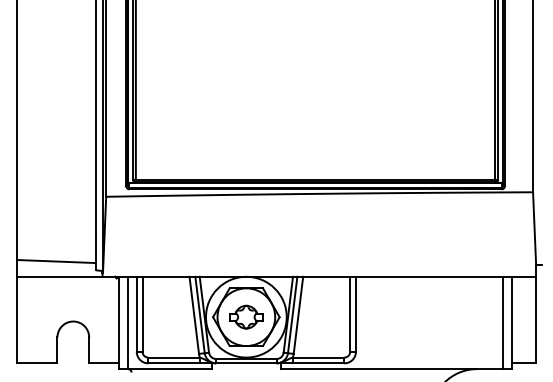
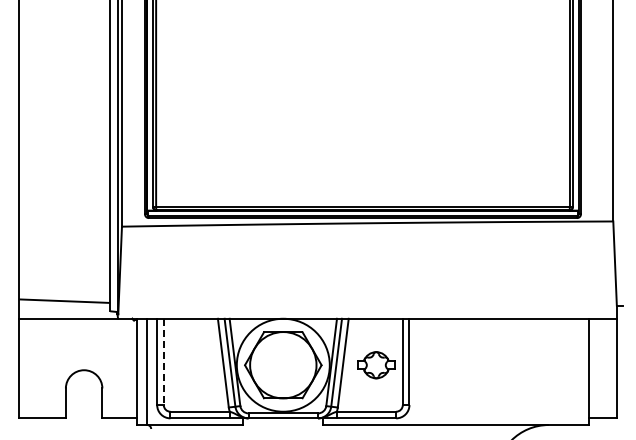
line: (142, 314) -> (163, 362), solid -> dashed
part: (246, 317) -> (376, 365), moved
line: (502, 322) -> (578, 371), removed

